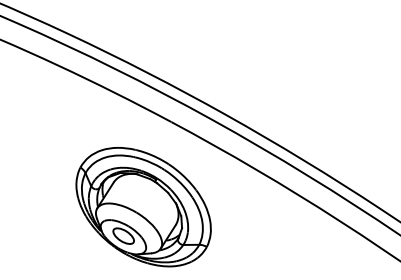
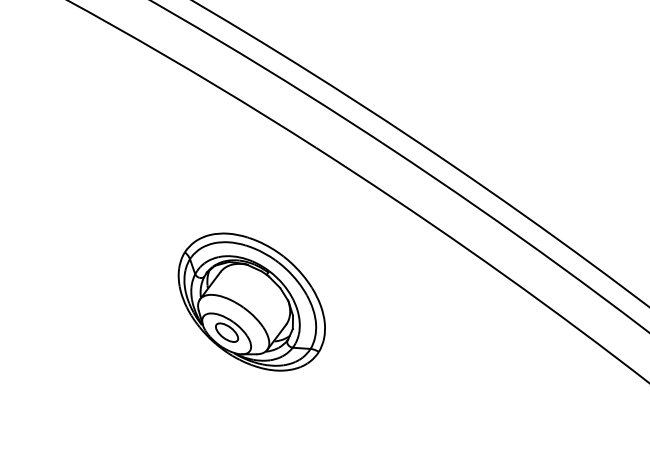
part: (143, 207) -> (251, 302), size x0.6

